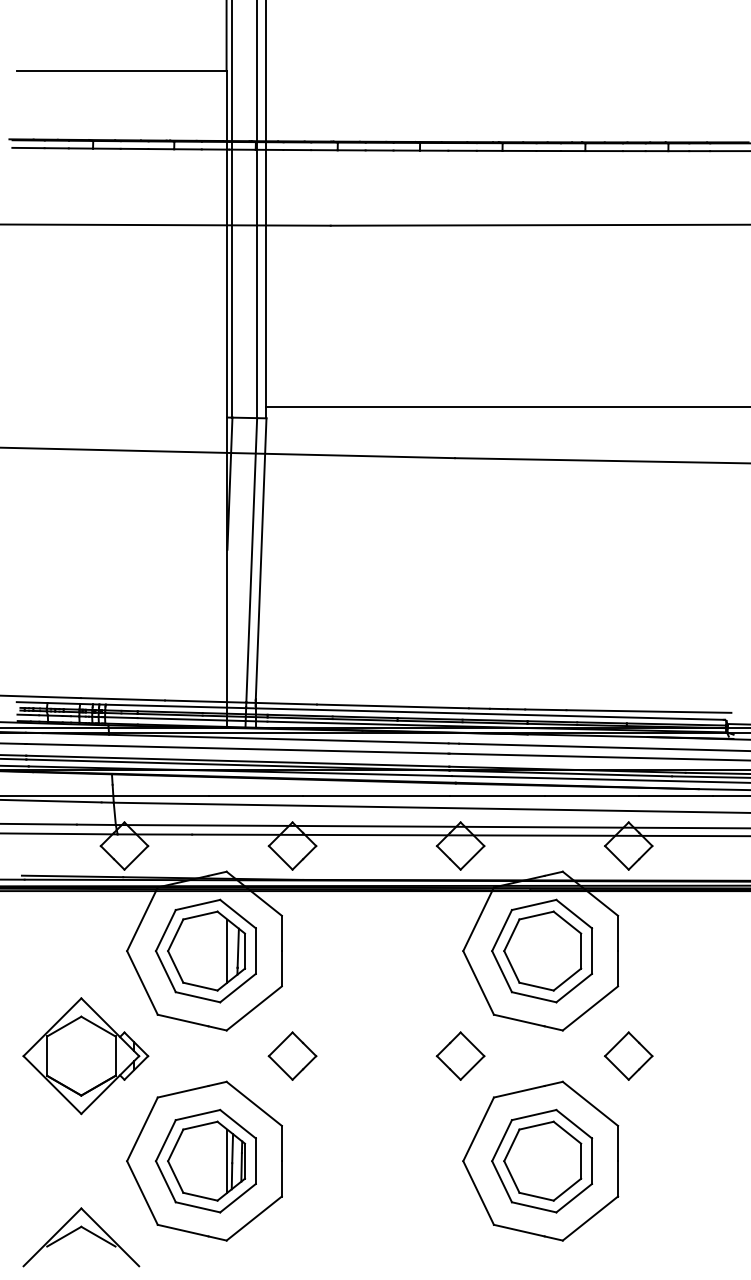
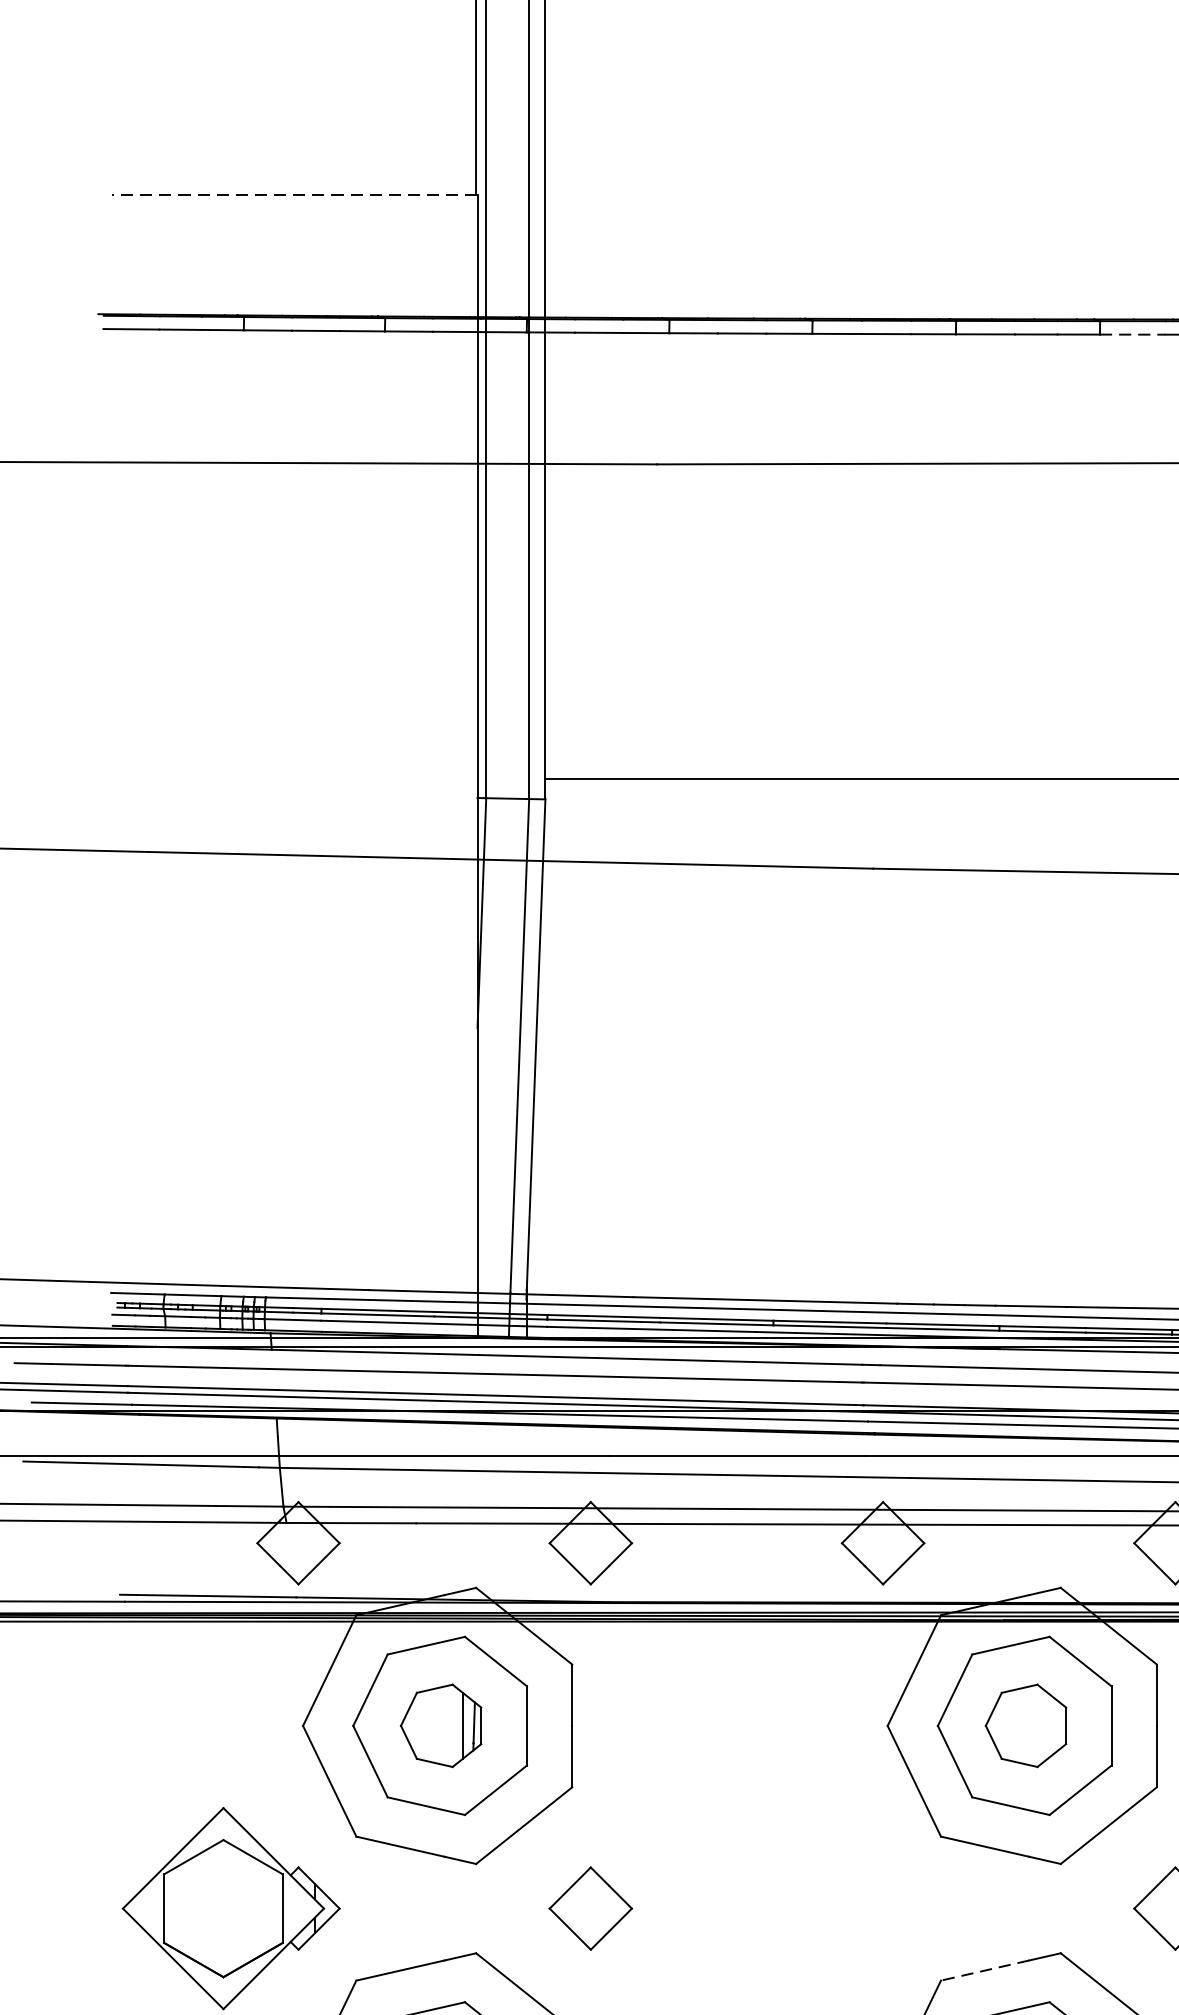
line: (121, 70) -> (293, 194), solid -> dashed
line: (604, 151) -> (1133, 335), solid -> dashed
part: (206, 950) -> (441, 1724), size x0.6
part: (542, 950) -> (1025, 1724), size x0.6
part: (460, 1055) -> (882, 1907), removed
line: (518, 1091) -> (983, 1970), solid -> dashed

